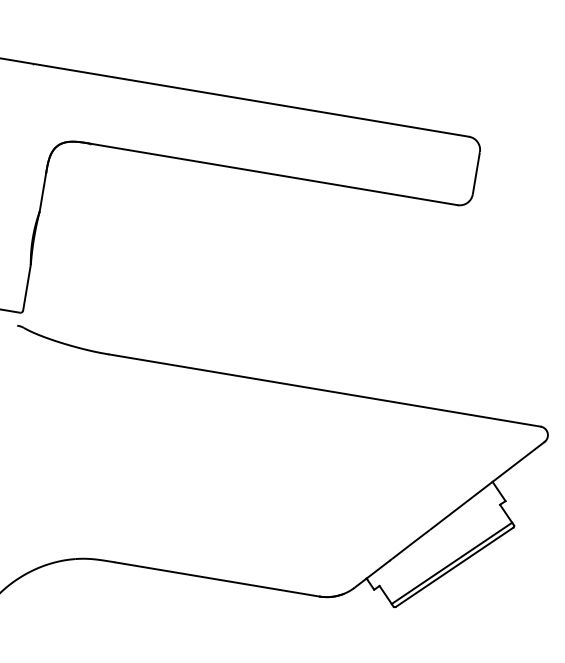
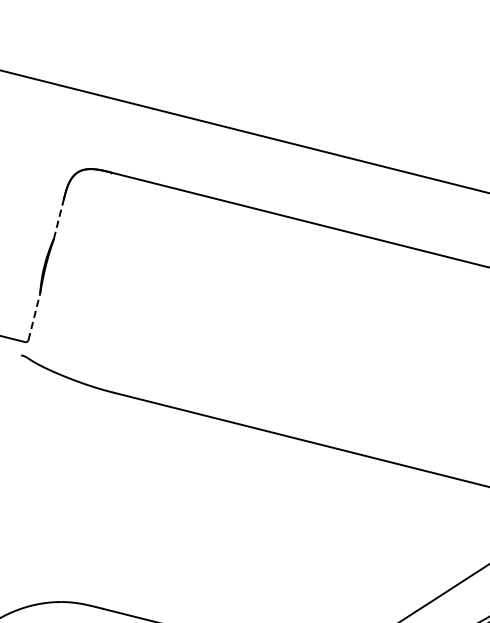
line: (43, 191) -> (59, 218), solid -> dashed
line: (27, 287) -> (34, 316), solid -> dashed

